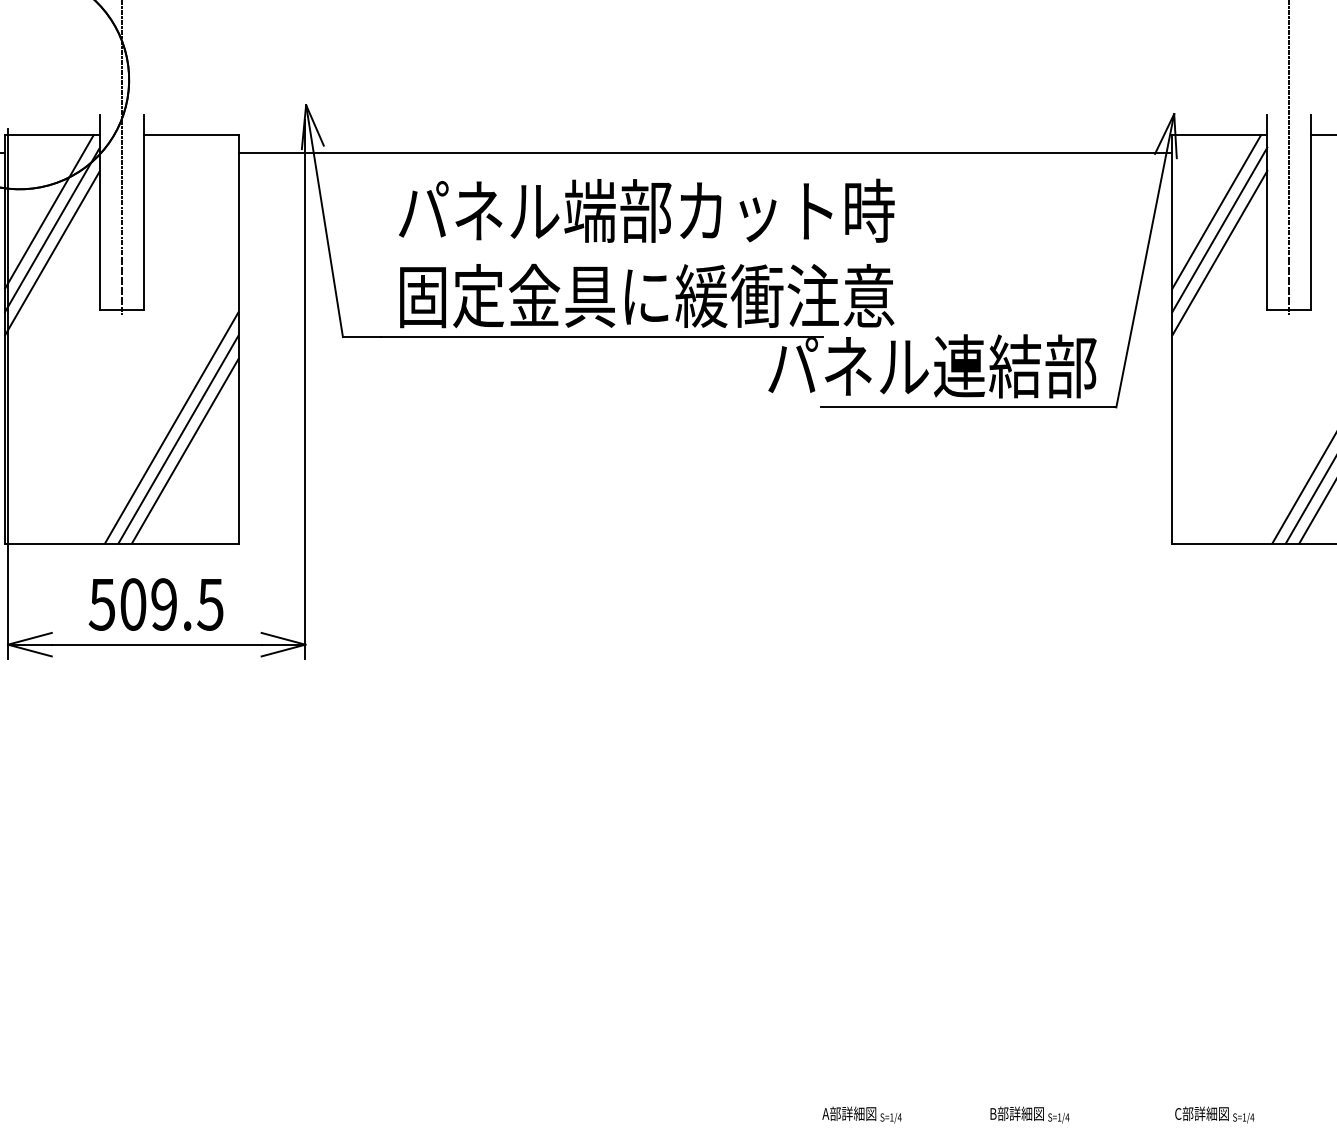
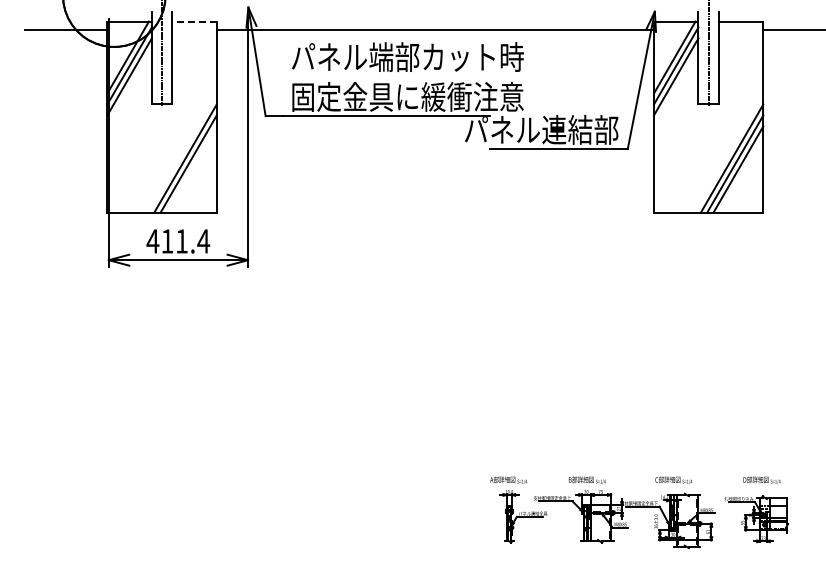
line: (191, 134) -> (194, 21), solid -> dashed
line: (184, 450) -> (191, 169), removed
text: (156, 604) -> (178, 241), 509.5 -> 411.4

